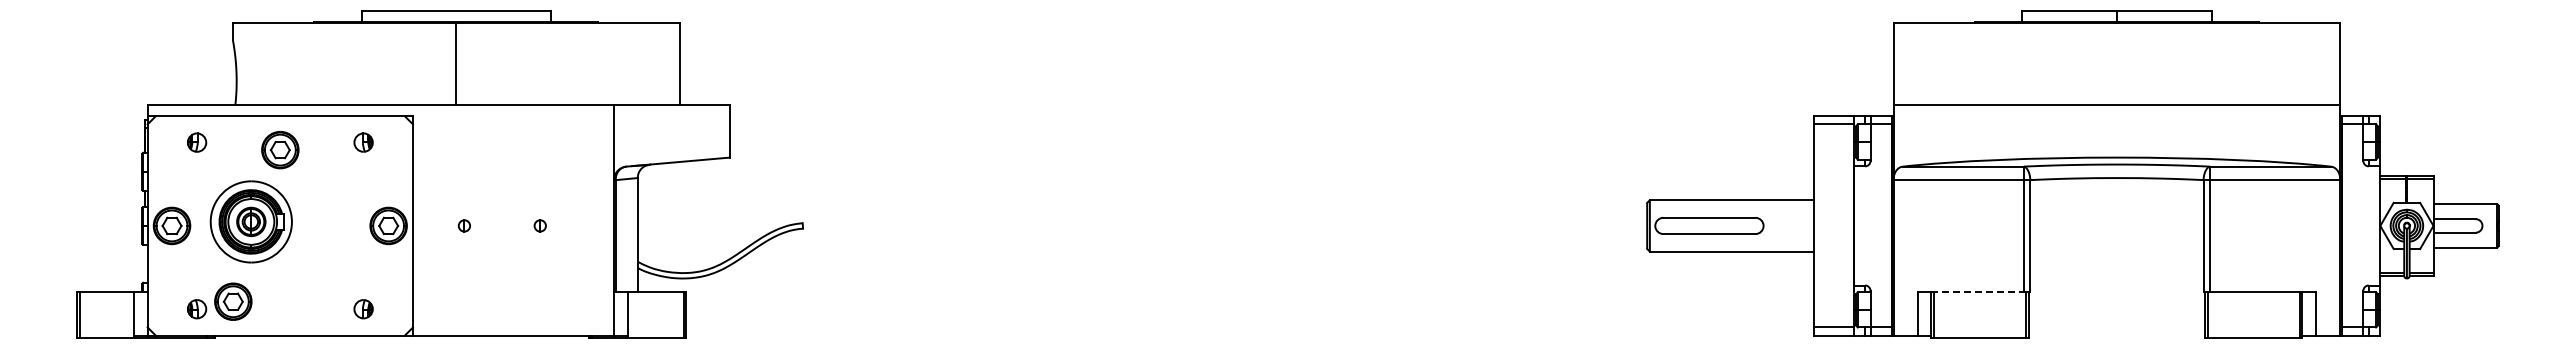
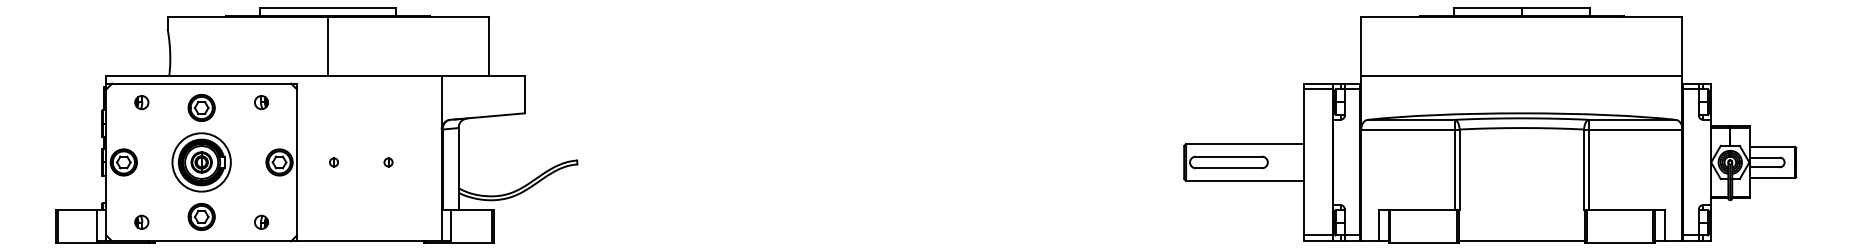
part: (250, 221) -> (201, 162), moved
line: (1979, 292) -> (1423, 210), dashed -> solid
part: (233, 301) -> (201, 216), moved
line: (2116, 335) -> (1521, 241), added

